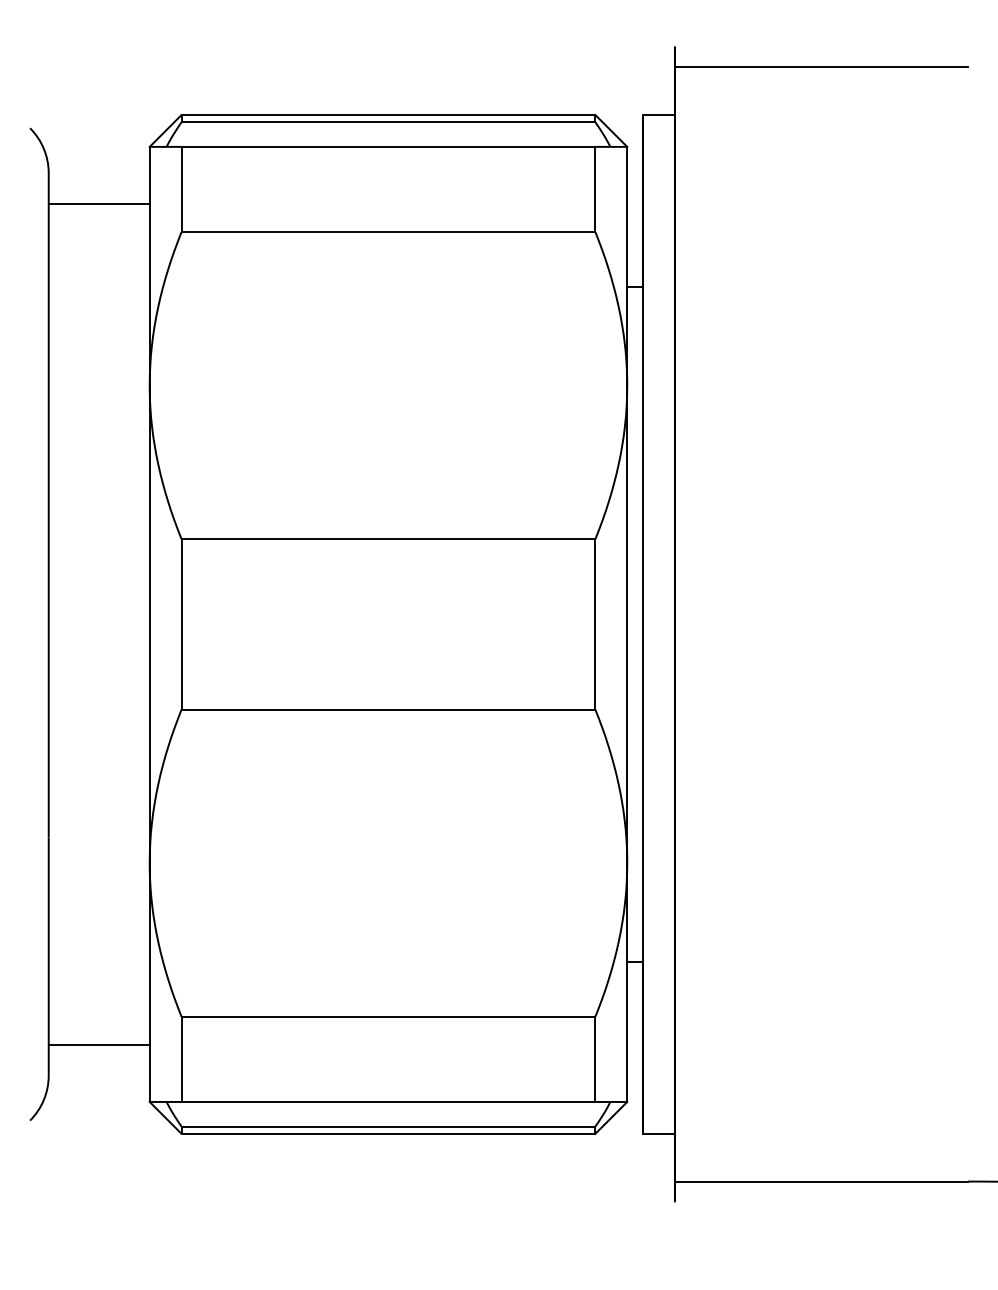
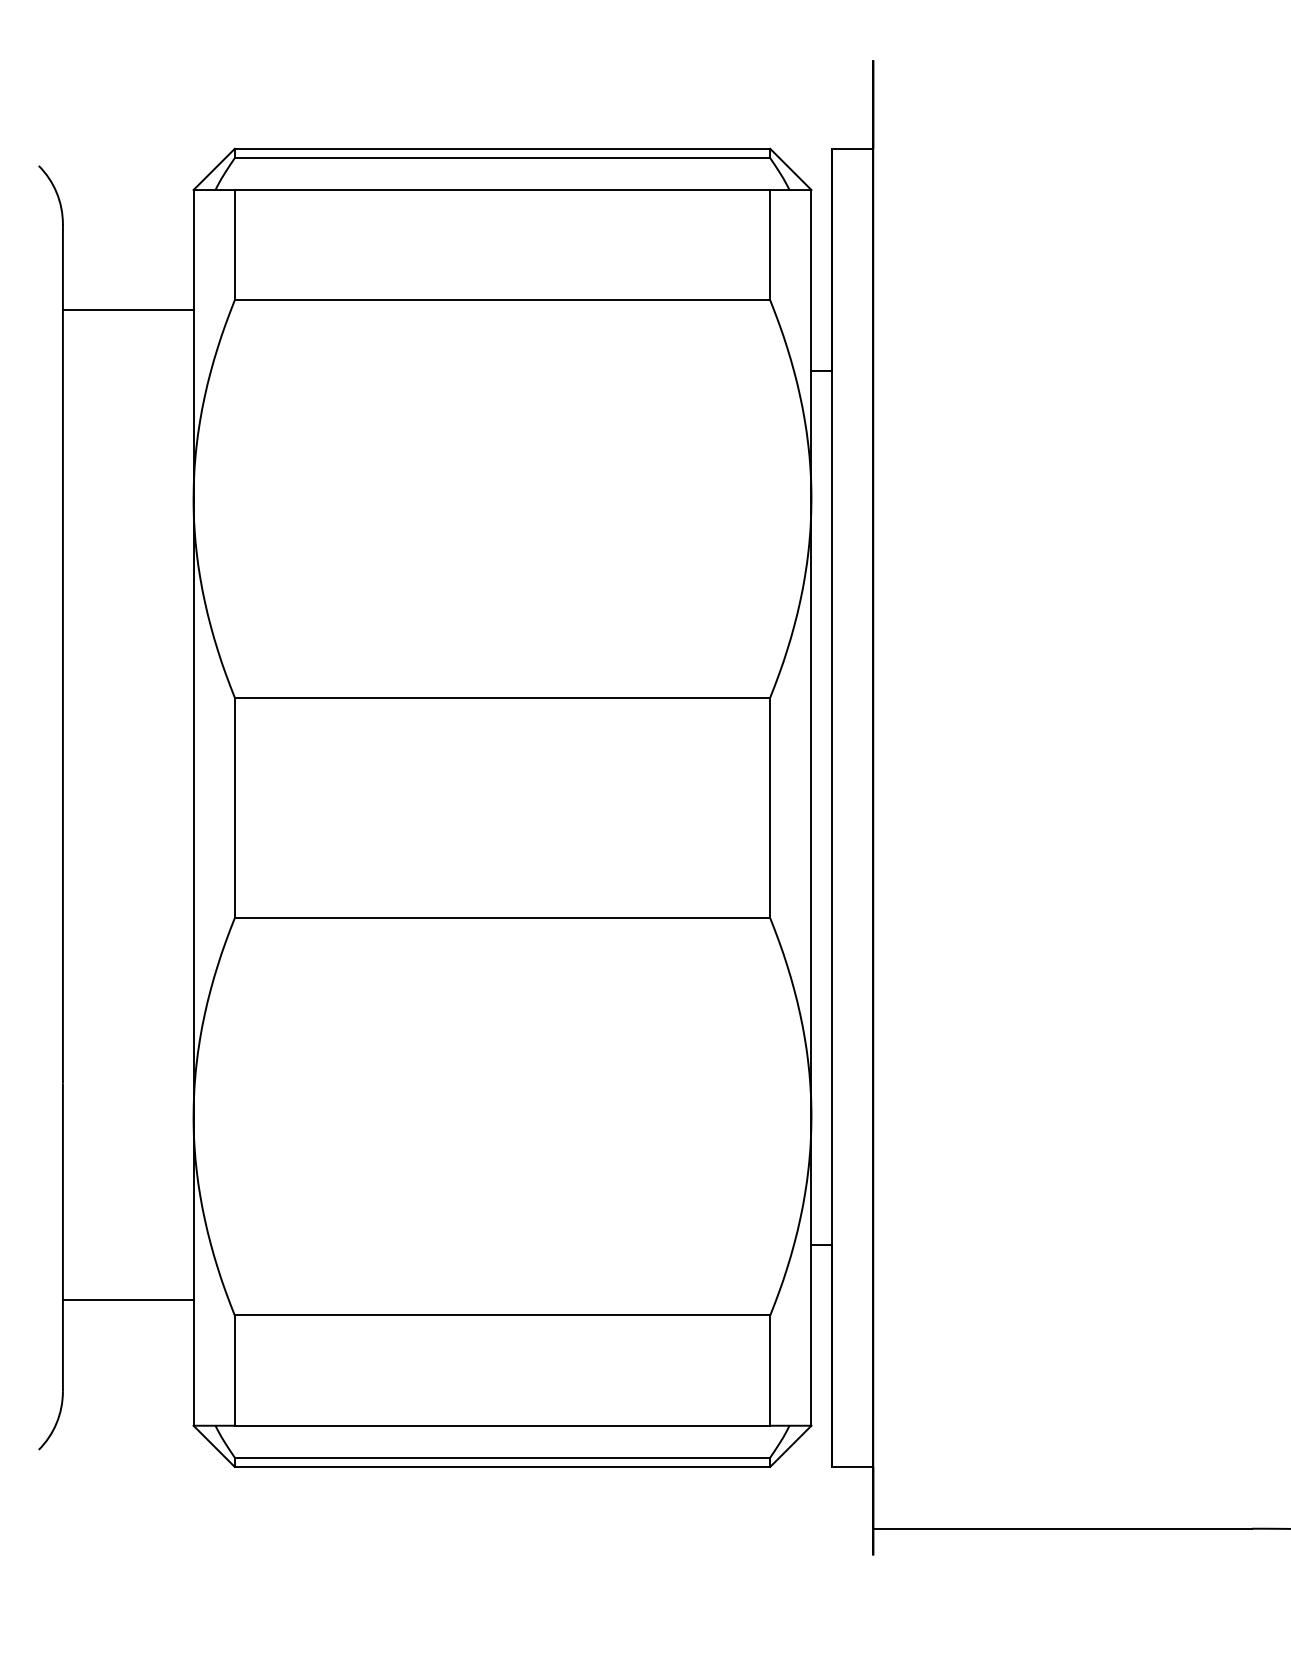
line: (821, 67) -> (1062, 87), removed
line: (98, 203) -> (127, 310), moved
line: (98, 1045) -> (127, 1300), moved

